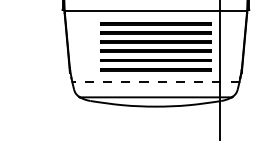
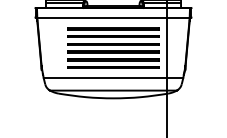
line: (155, 81) -> (113, 77), dashed -> solid

